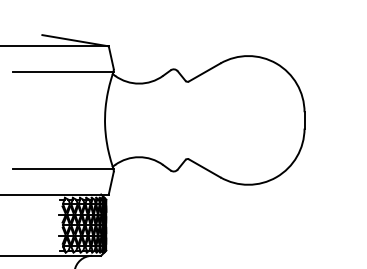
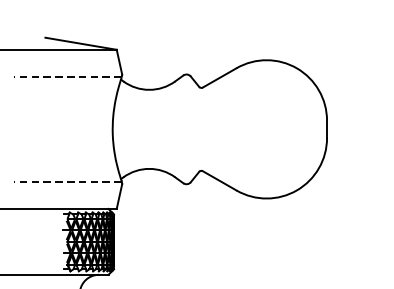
line: (62, 71) -> (67, 76), solid -> dashed
line: (62, 168) -> (67, 181), solid -> dashed

